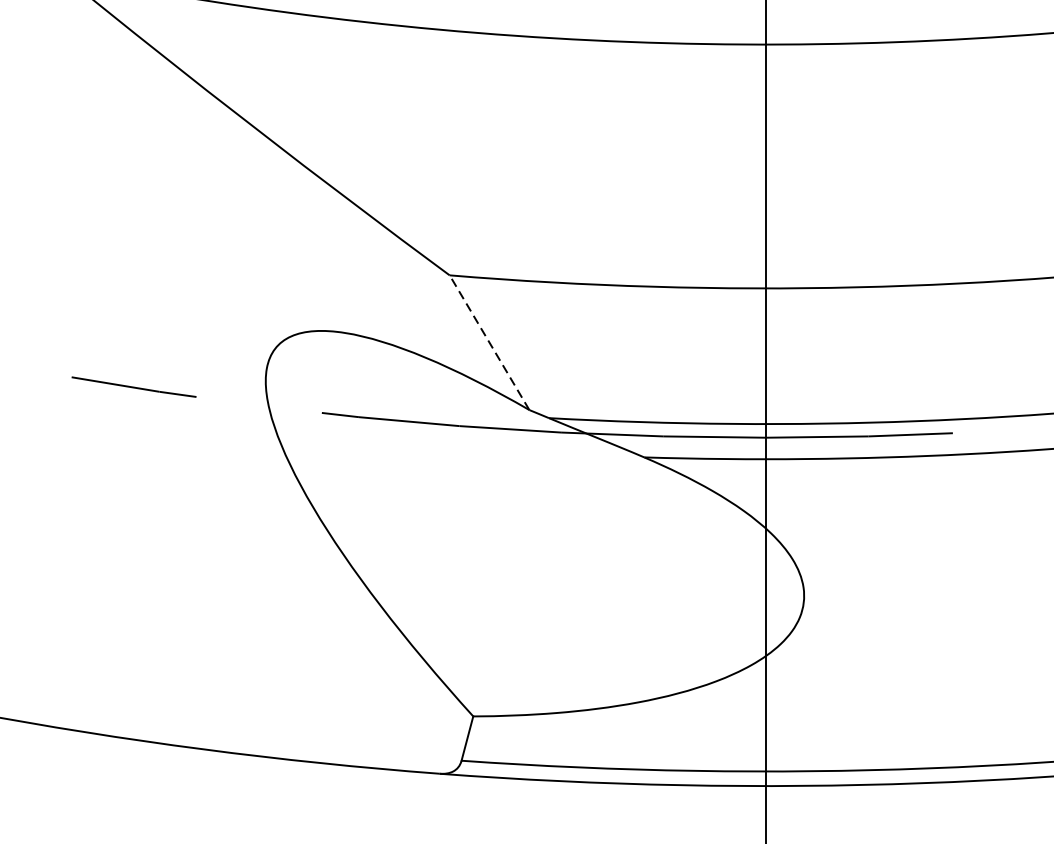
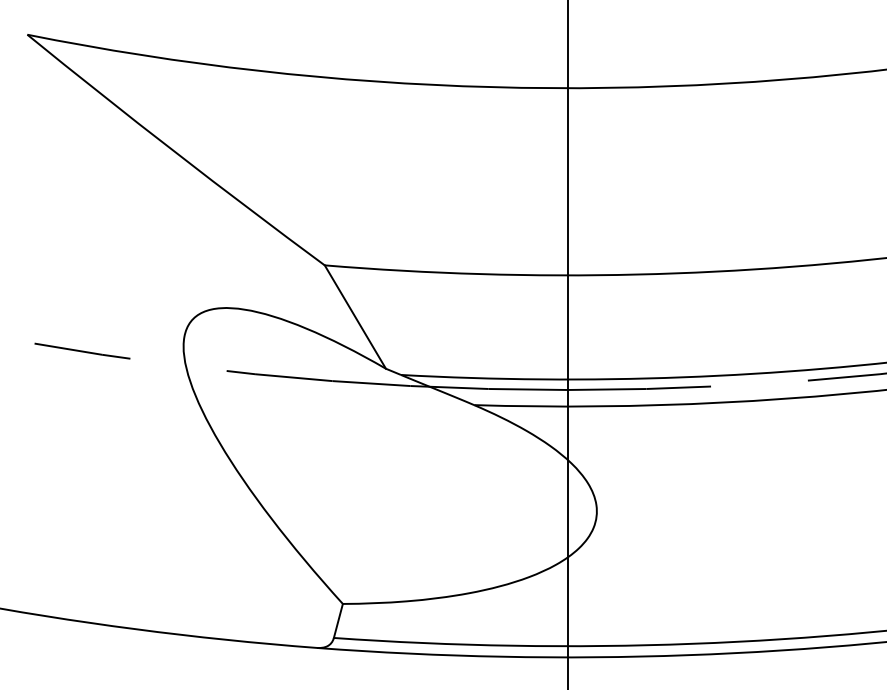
line: (489, 341) -> (355, 316), dashed -> solid

